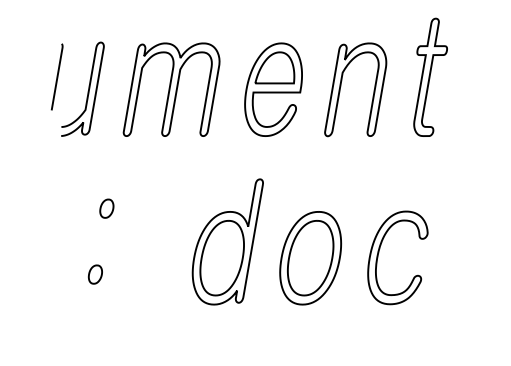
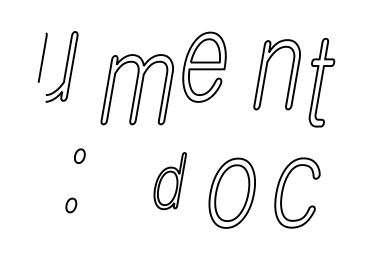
part: (430, 76) -> (321, 82), moved
part: (341, 86) -> (266, 72), moved
part: (171, 89) -> (137, 89), moved
part: (227, 241) -> (170, 180), size x0.6

